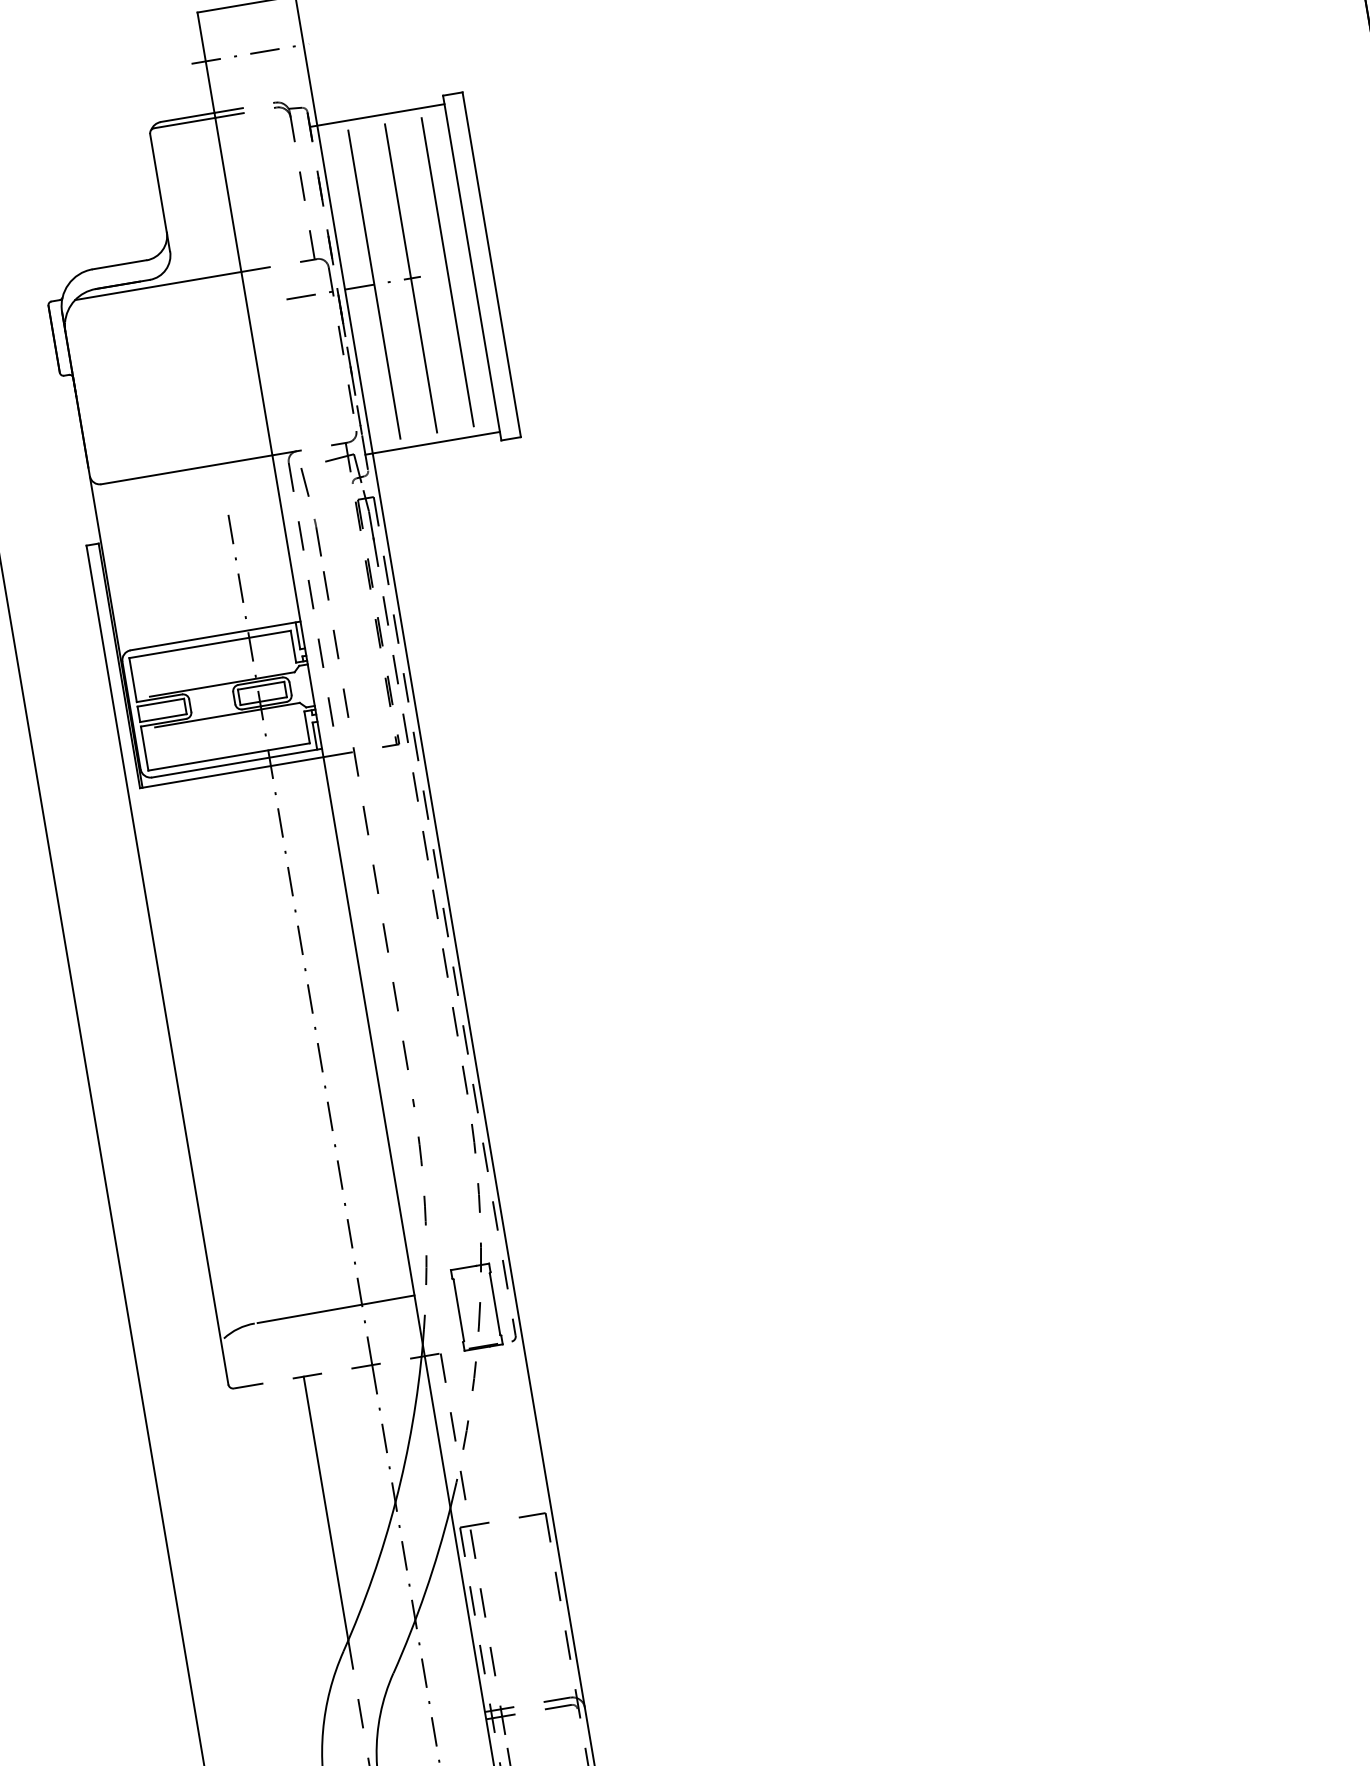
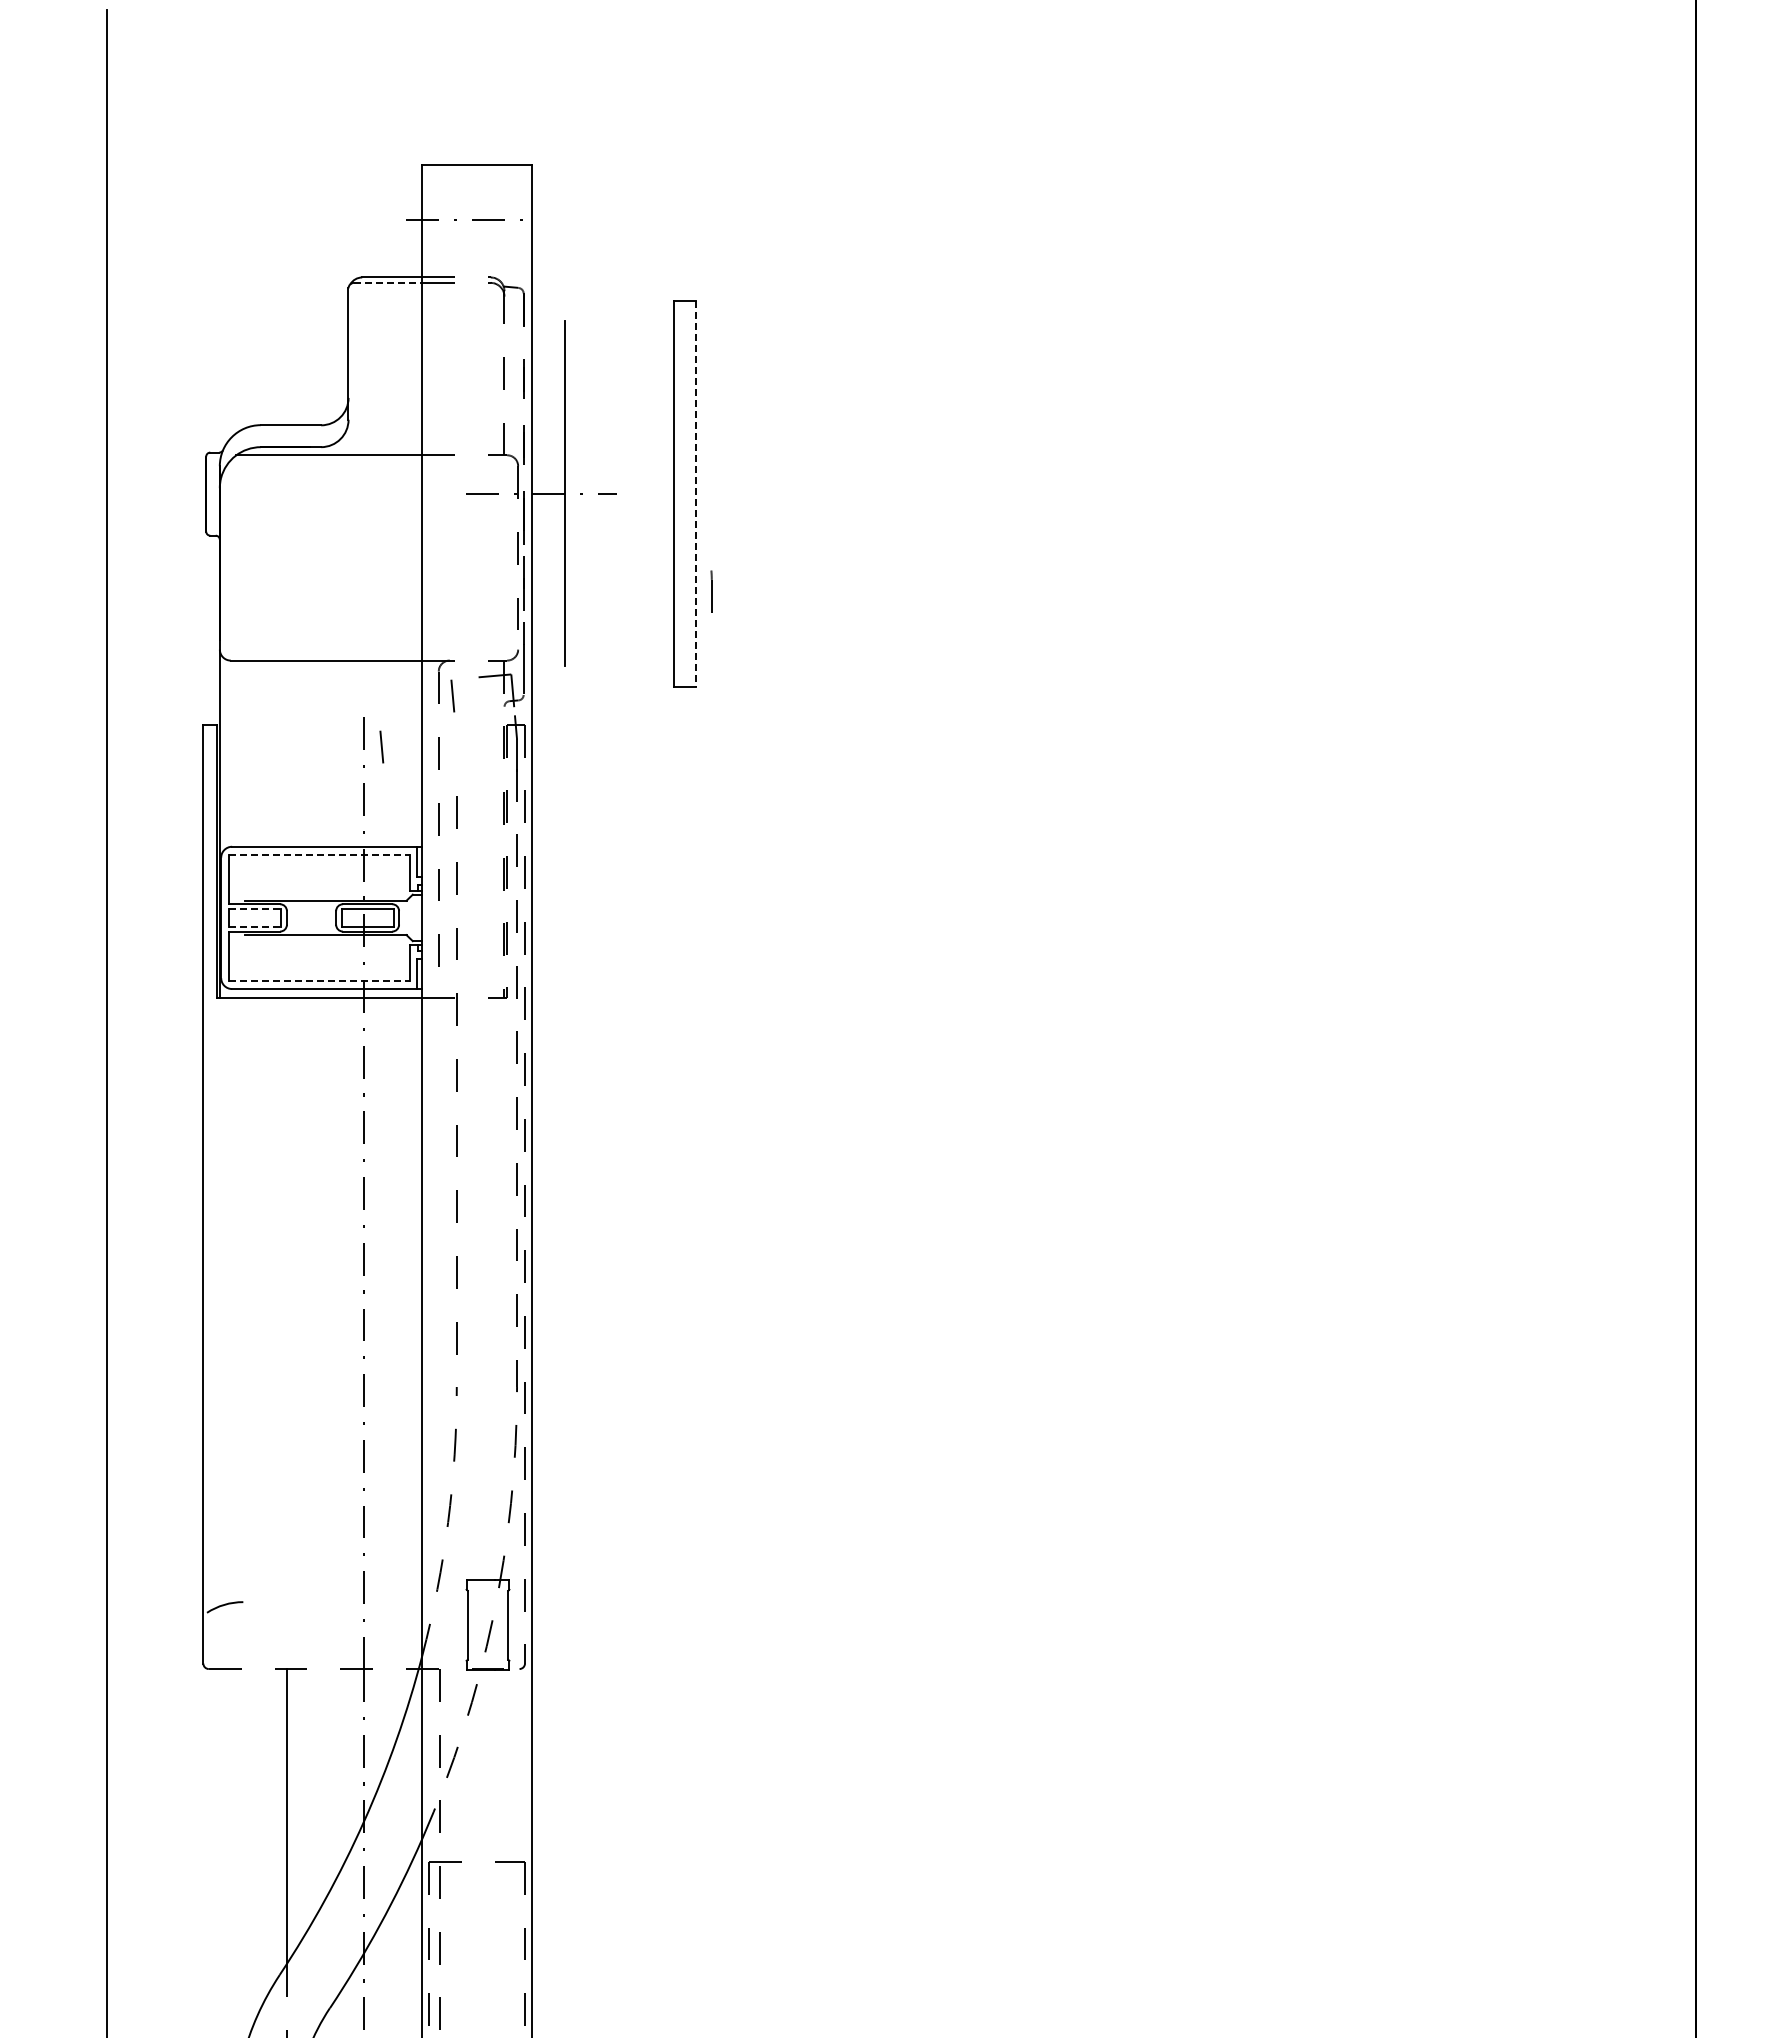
line: (376, 115) -> (598, 310), removed
line: (185, 122) -> (388, 282), solid -> dashed
line: (492, 264) -> (696, 493), solid -> dashed
line: (447, 272) -> (646, 493), removed
line: (410, 278) -> (605, 493), removed
line: (432, 443) -> (598, 677), removed
line: (317, 537) -> (711, 591), moved
line: (248, 538) -> (381, 746), added
line: (210, 643) -> (320, 854), solid -> dashed
line: (160, 702) -> (255, 909), solid -> dashed
line: (163, 718) -> (255, 926), solid -> dashed
line: (229, 756) -> (320, 980), solid -> dashed
line: (336, 1309) -> (334, 1601), removed

